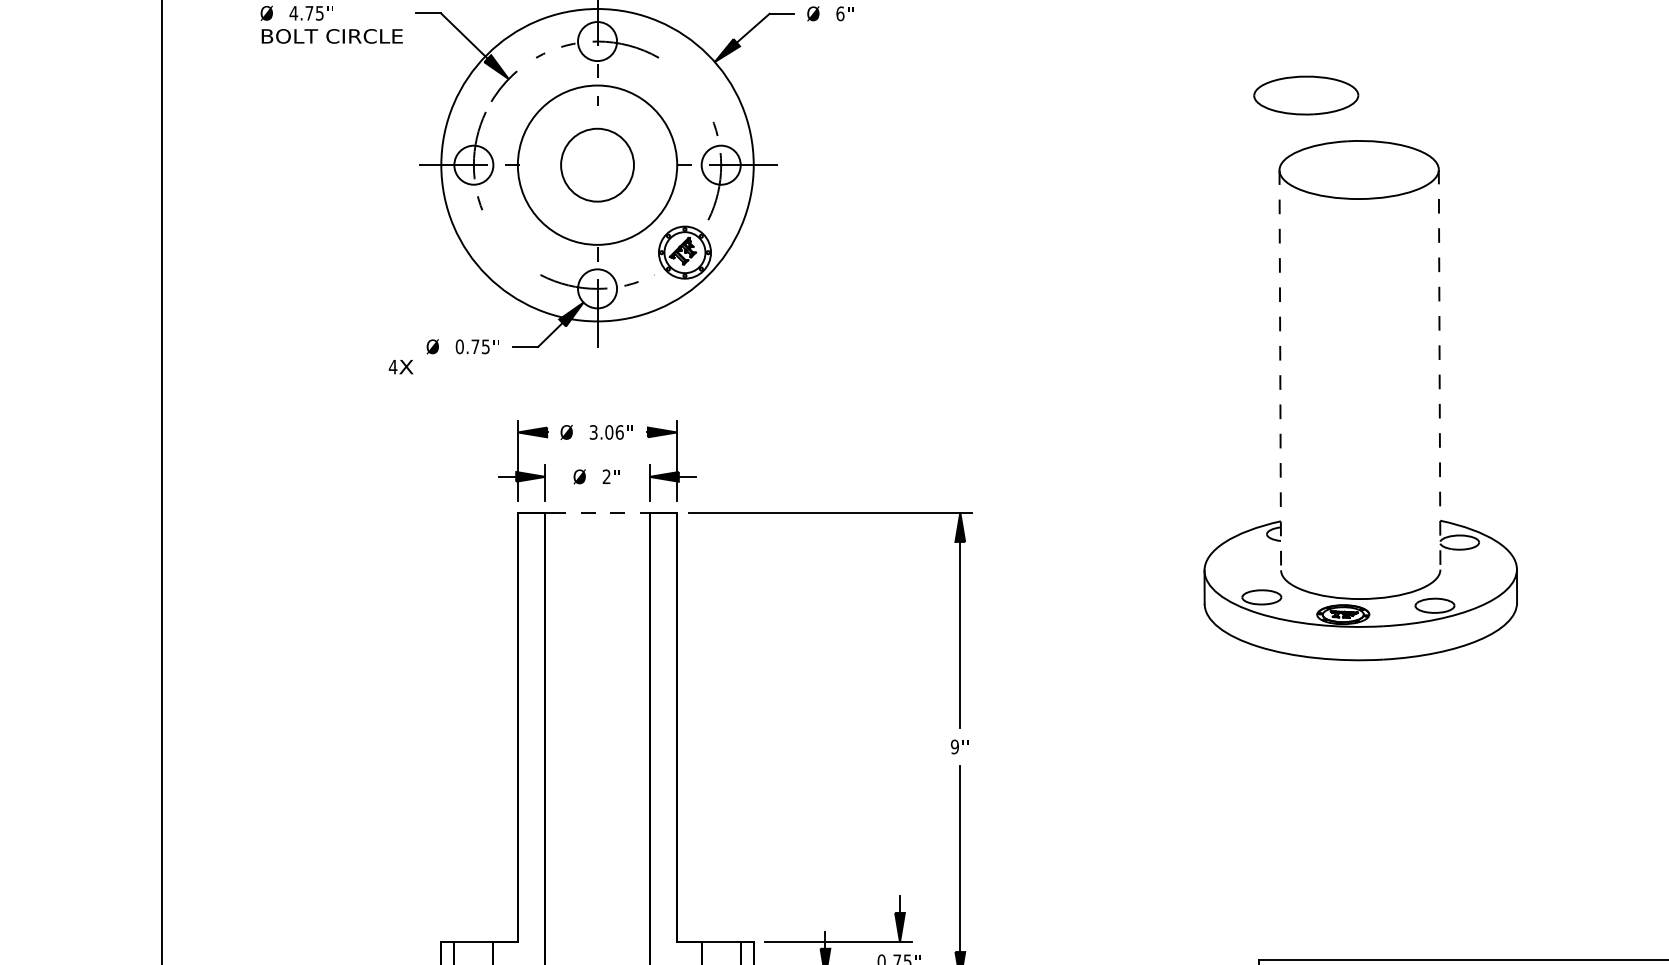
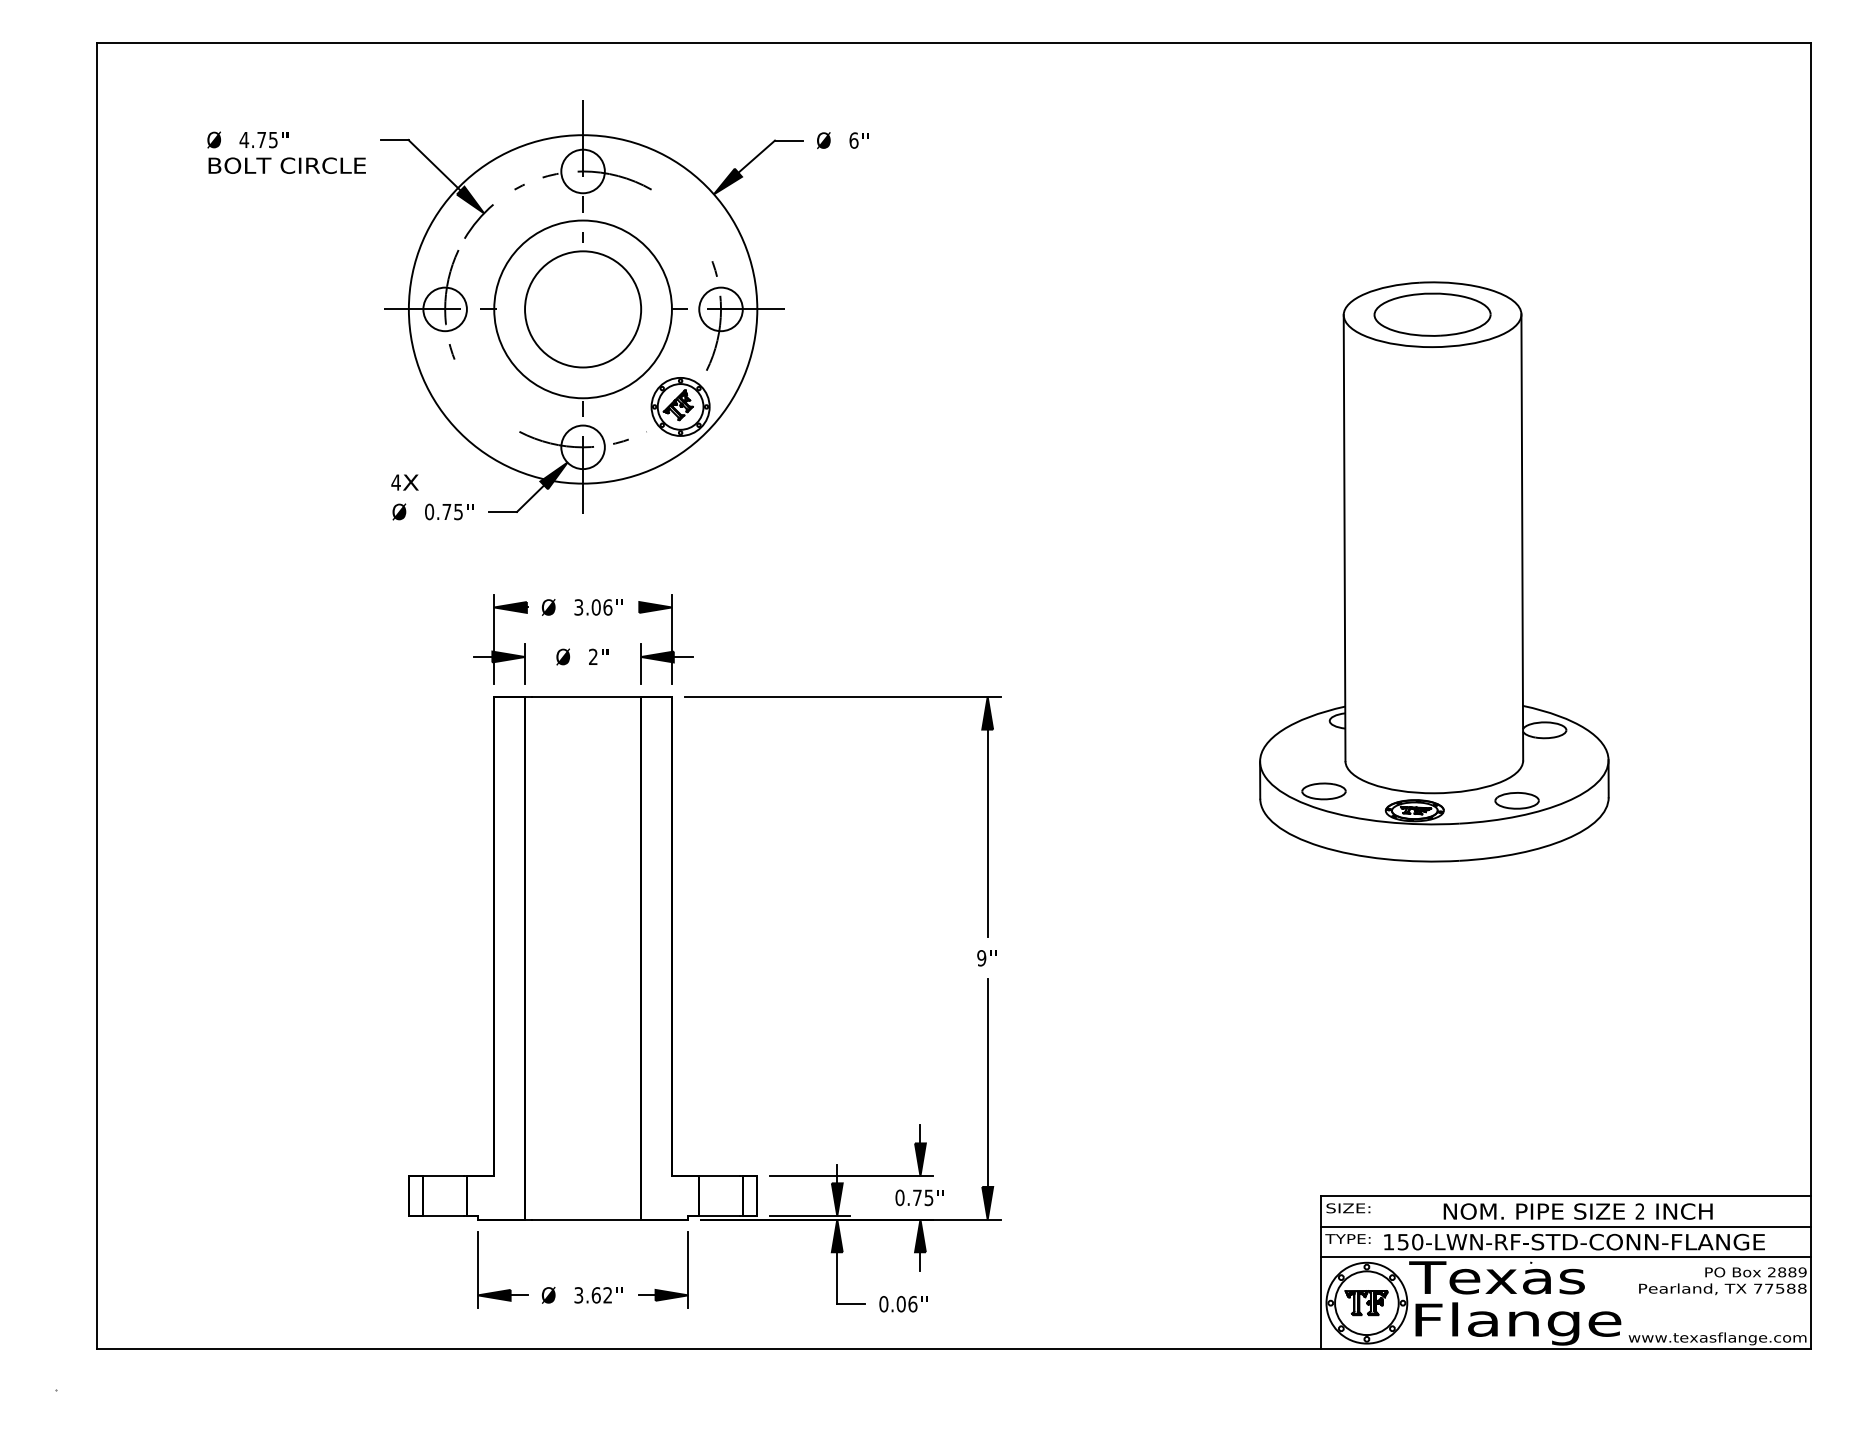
part: (1306, 95) -> (1432, 314), moved
circle: (597, 165) -> (583, 309), size x1.43
text: (400, 367) -> (404, 482), moved
line: (1439, 369) -> (1522, 537), dashed -> solid
line: (1280, 370) -> (1344, 538), dashed -> solid
line: (600, 512) -> (586, 696), dashed -> solid

